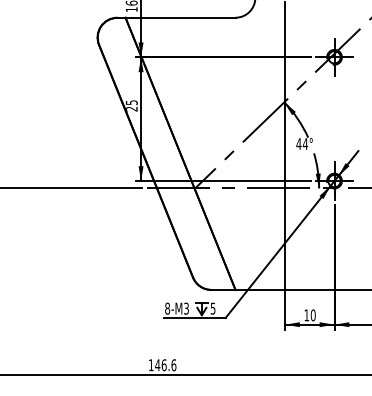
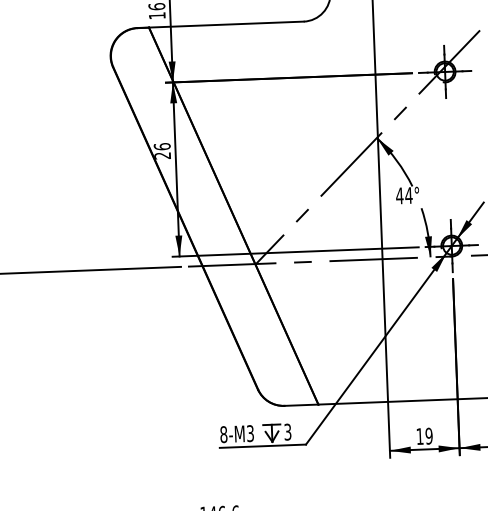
text: (131, 102) -> (161, 146), 25 -> 26
text: (213, 307) -> (288, 430), 5 -> 3
text: (312, 315) -> (428, 436), 10 -> 19

